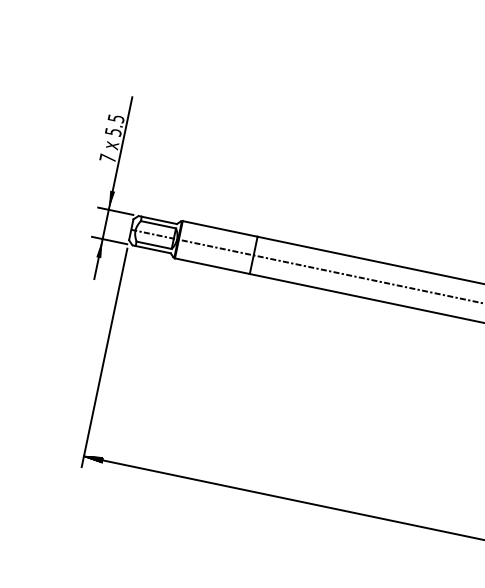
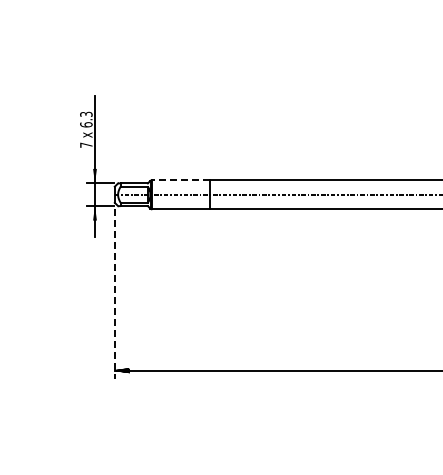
text: (115, 125) -> (86, 119), 5.5 -> 6.3
line: (219, 229) -> (180, 180), solid -> dashed
line: (104, 358) -> (114, 294), solid -> dashed

